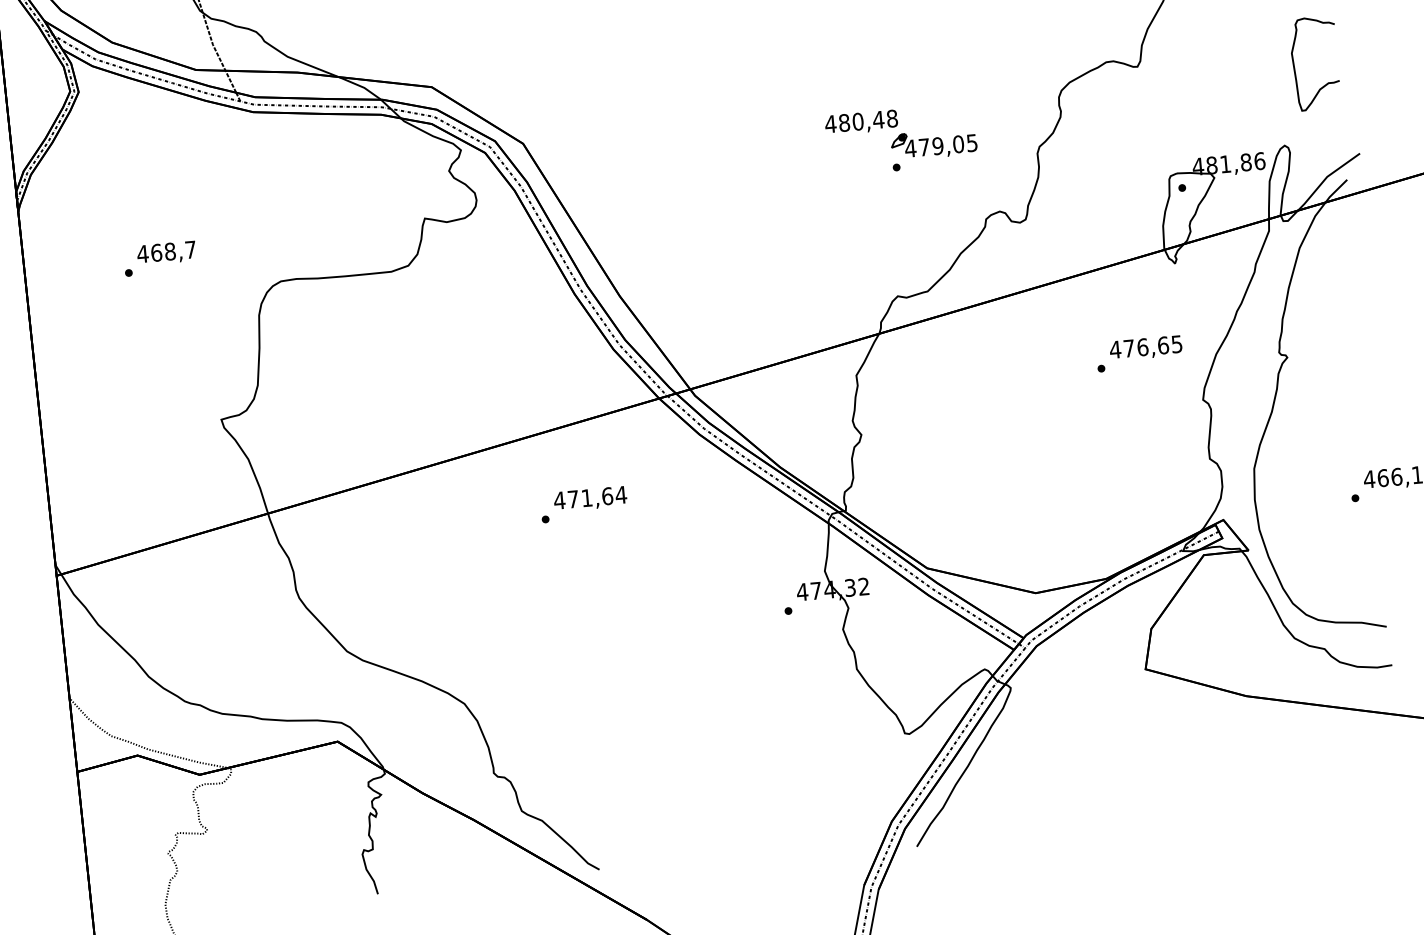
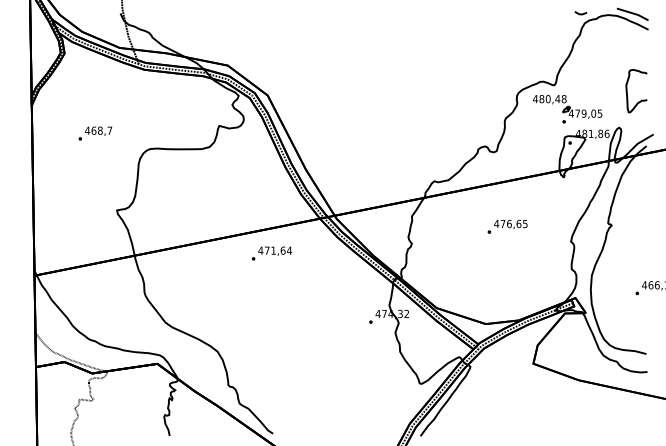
part: (901, 140) -> (567, 109), moved
text: (1139, 353) -> (507, 226), moved
text: (585, 504) -> (272, 253), moved

